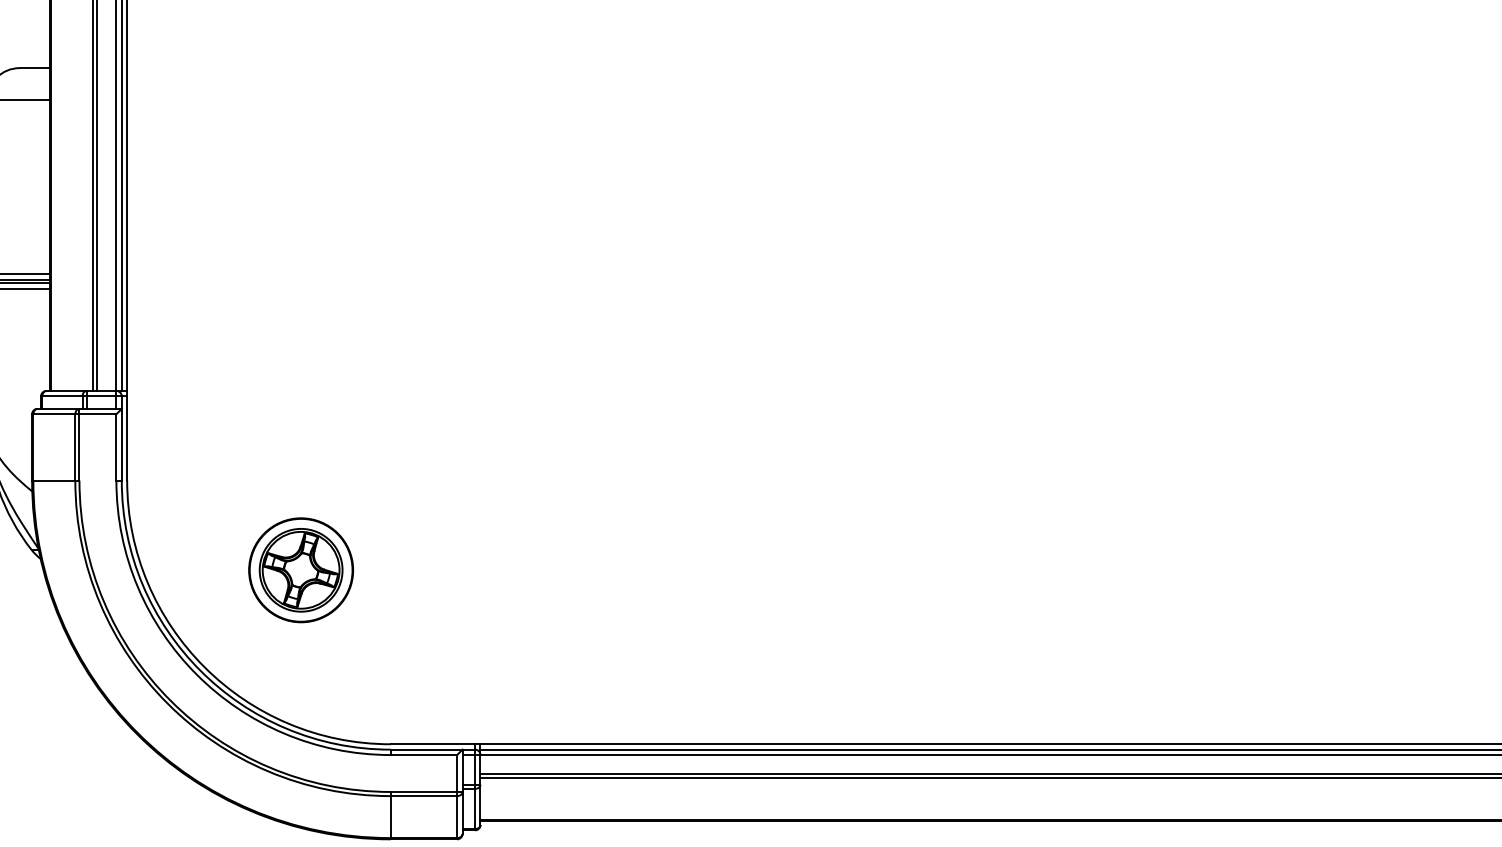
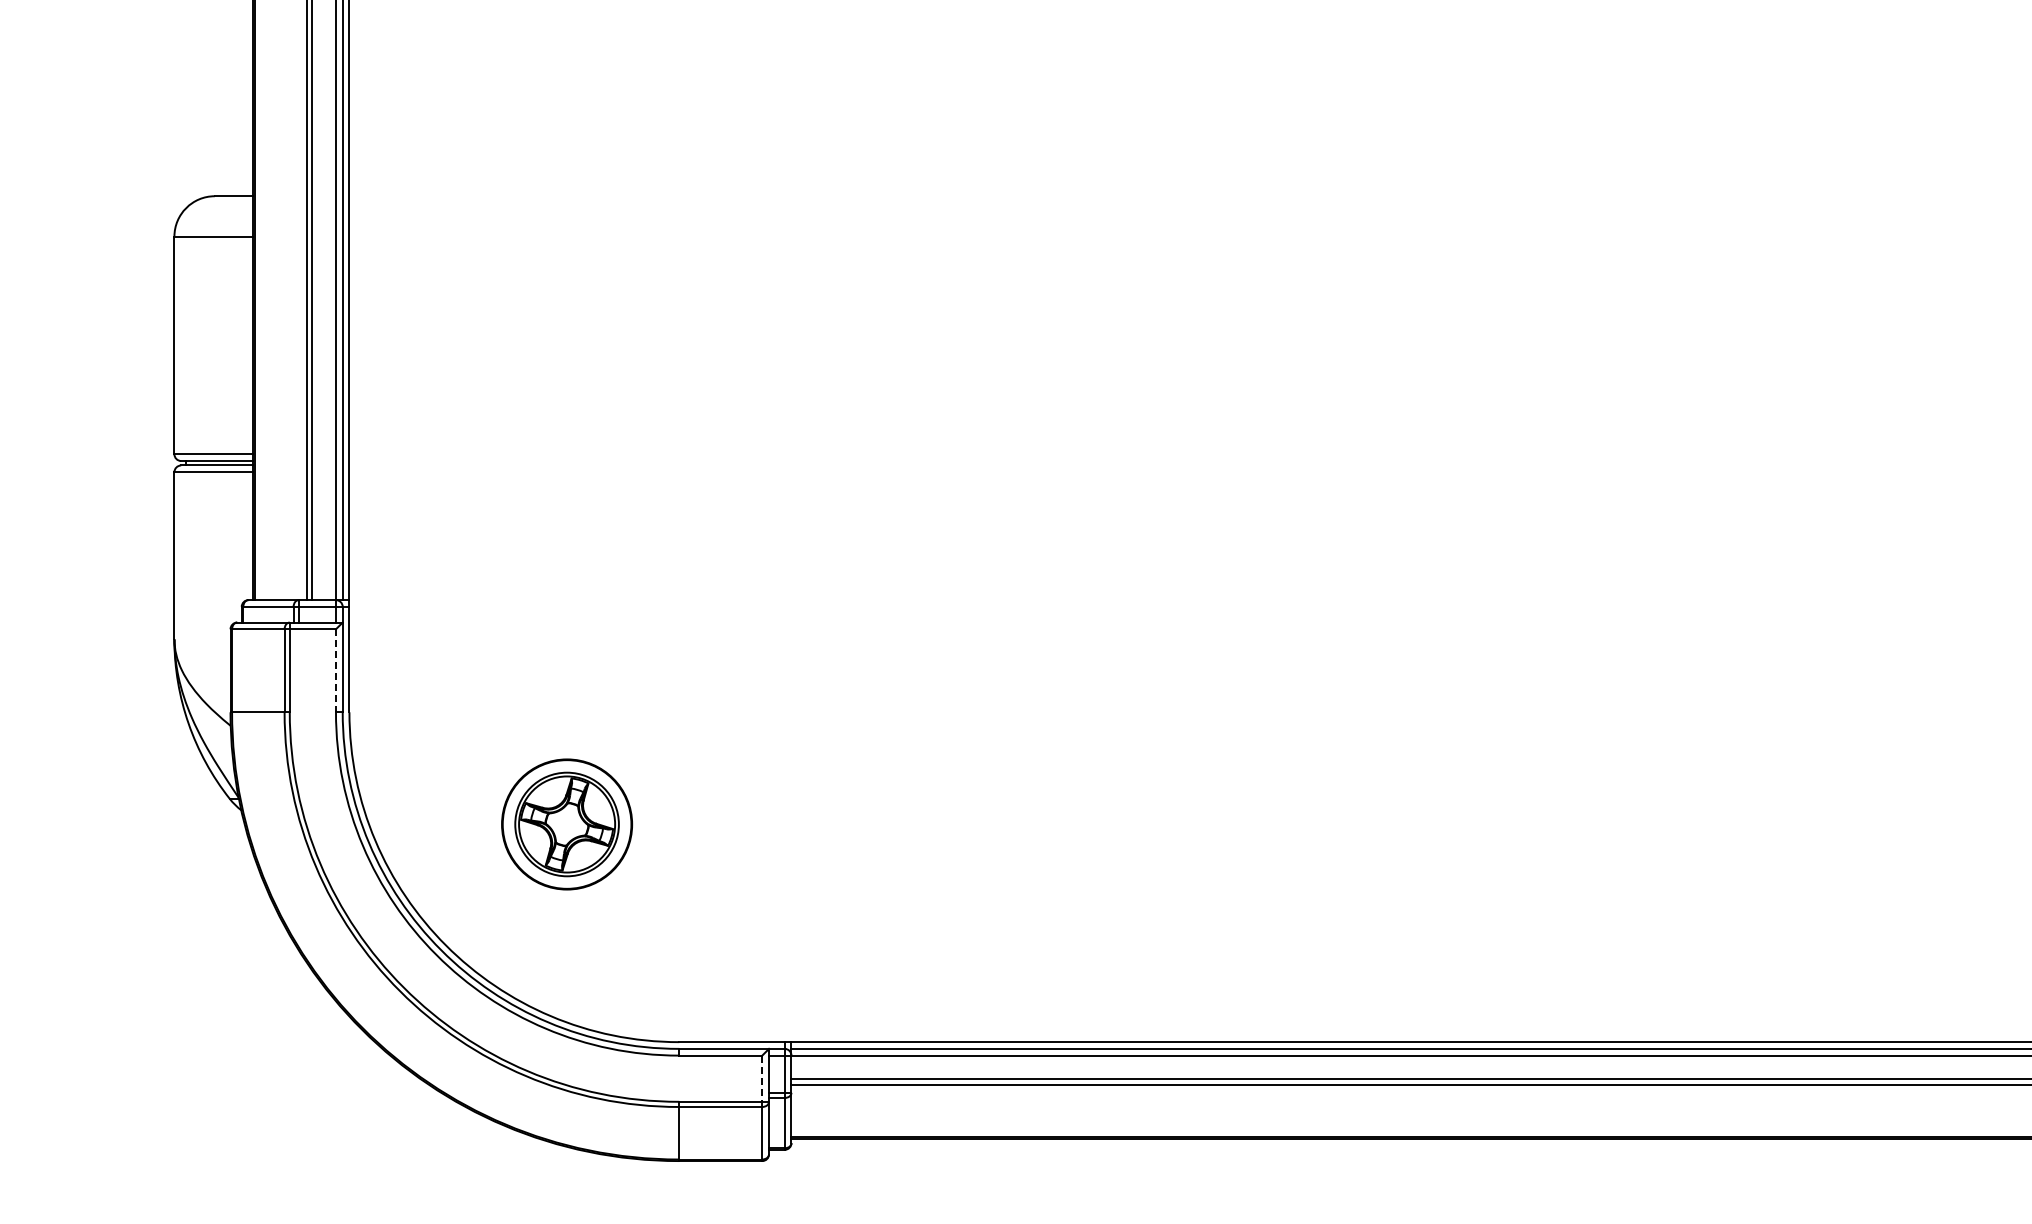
line: (116, 447) -> (335, 670), solid -> dashed
line: (457, 774) -> (762, 1079), solid -> dashed

